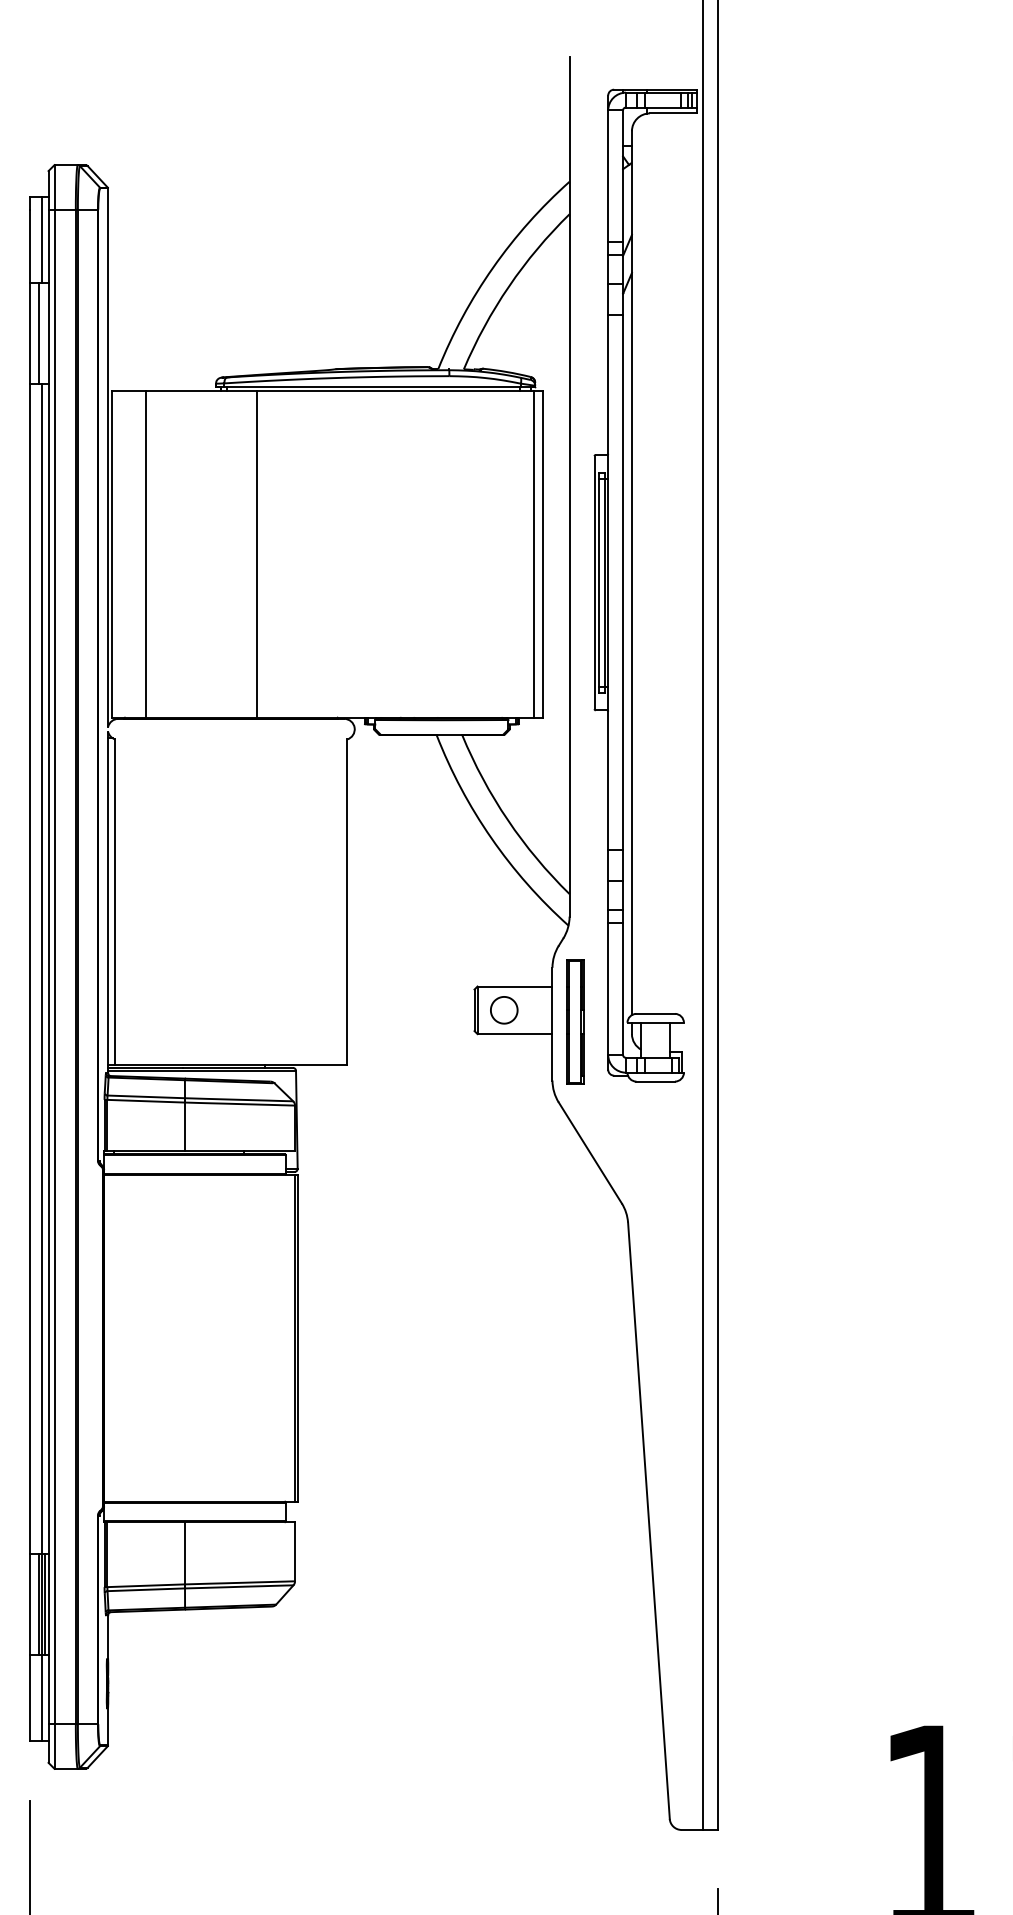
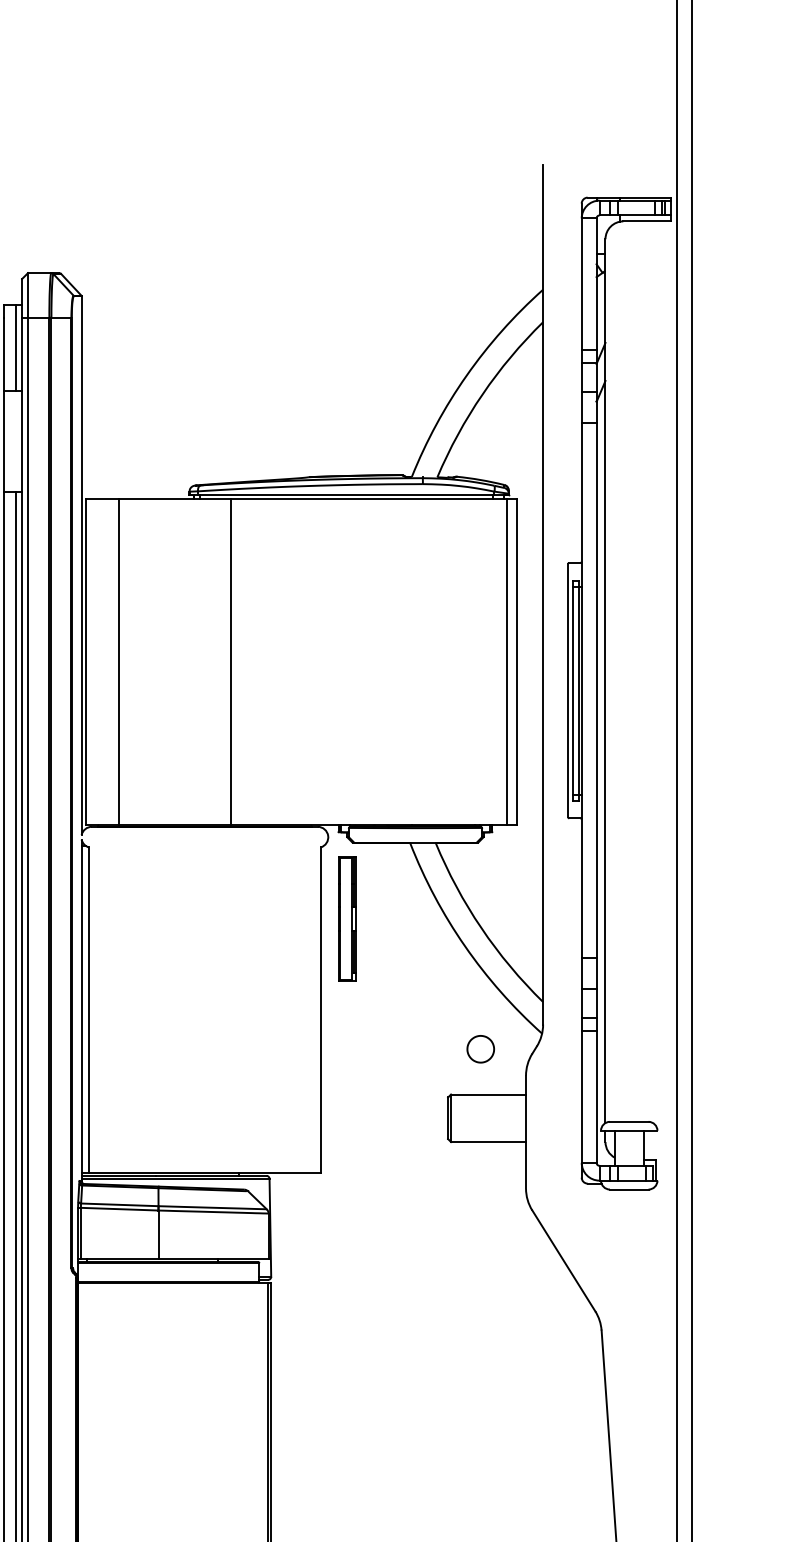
line: (39, 333) -> (13, 441), removed
part: (504, 1010) -> (481, 1049), moved
part: (575, 1021) -> (347, 918), moved

